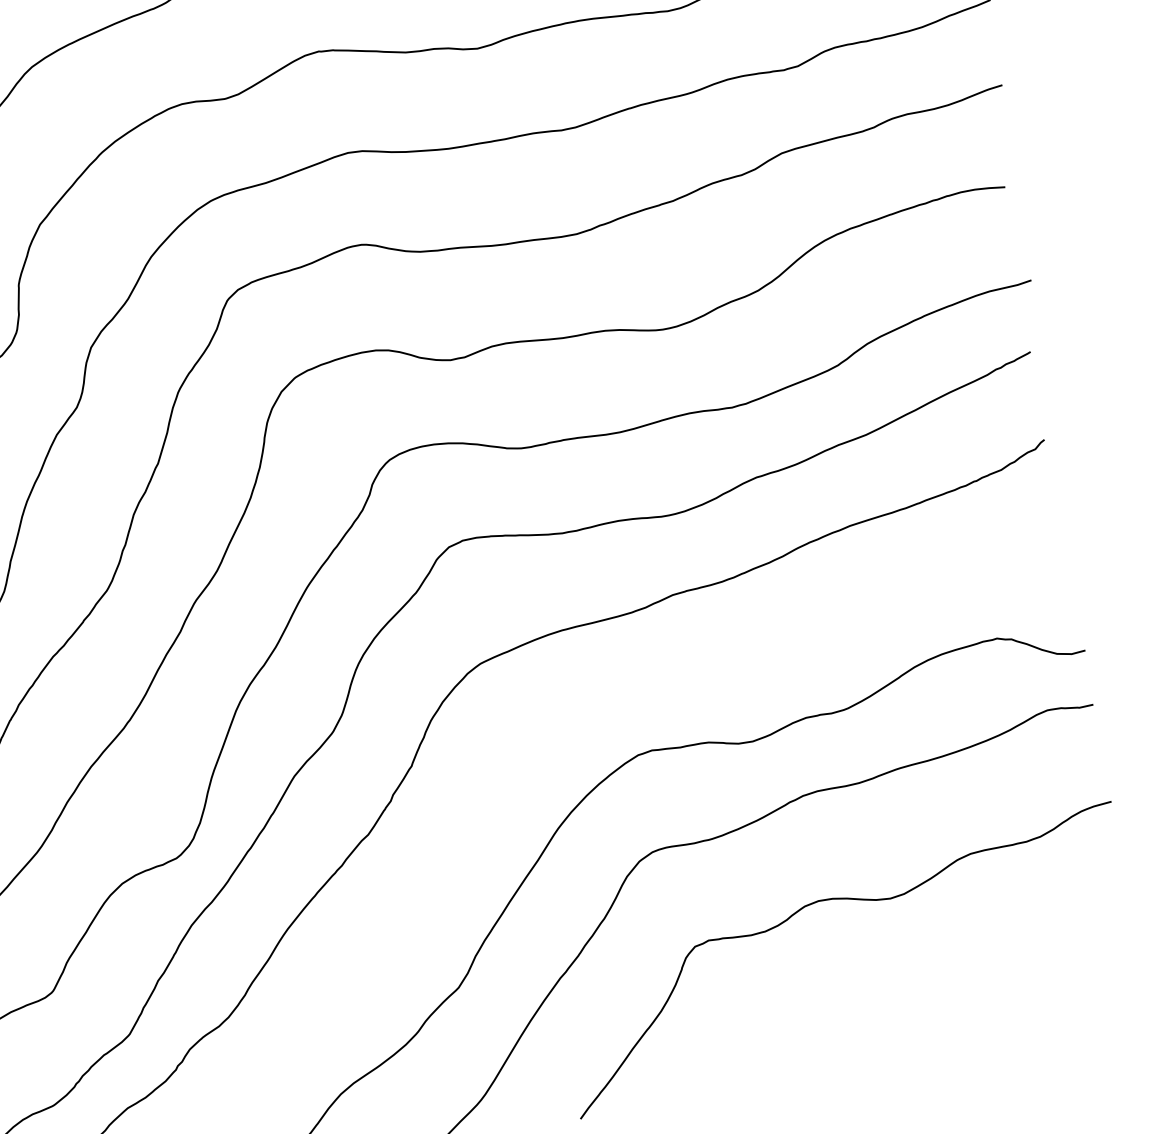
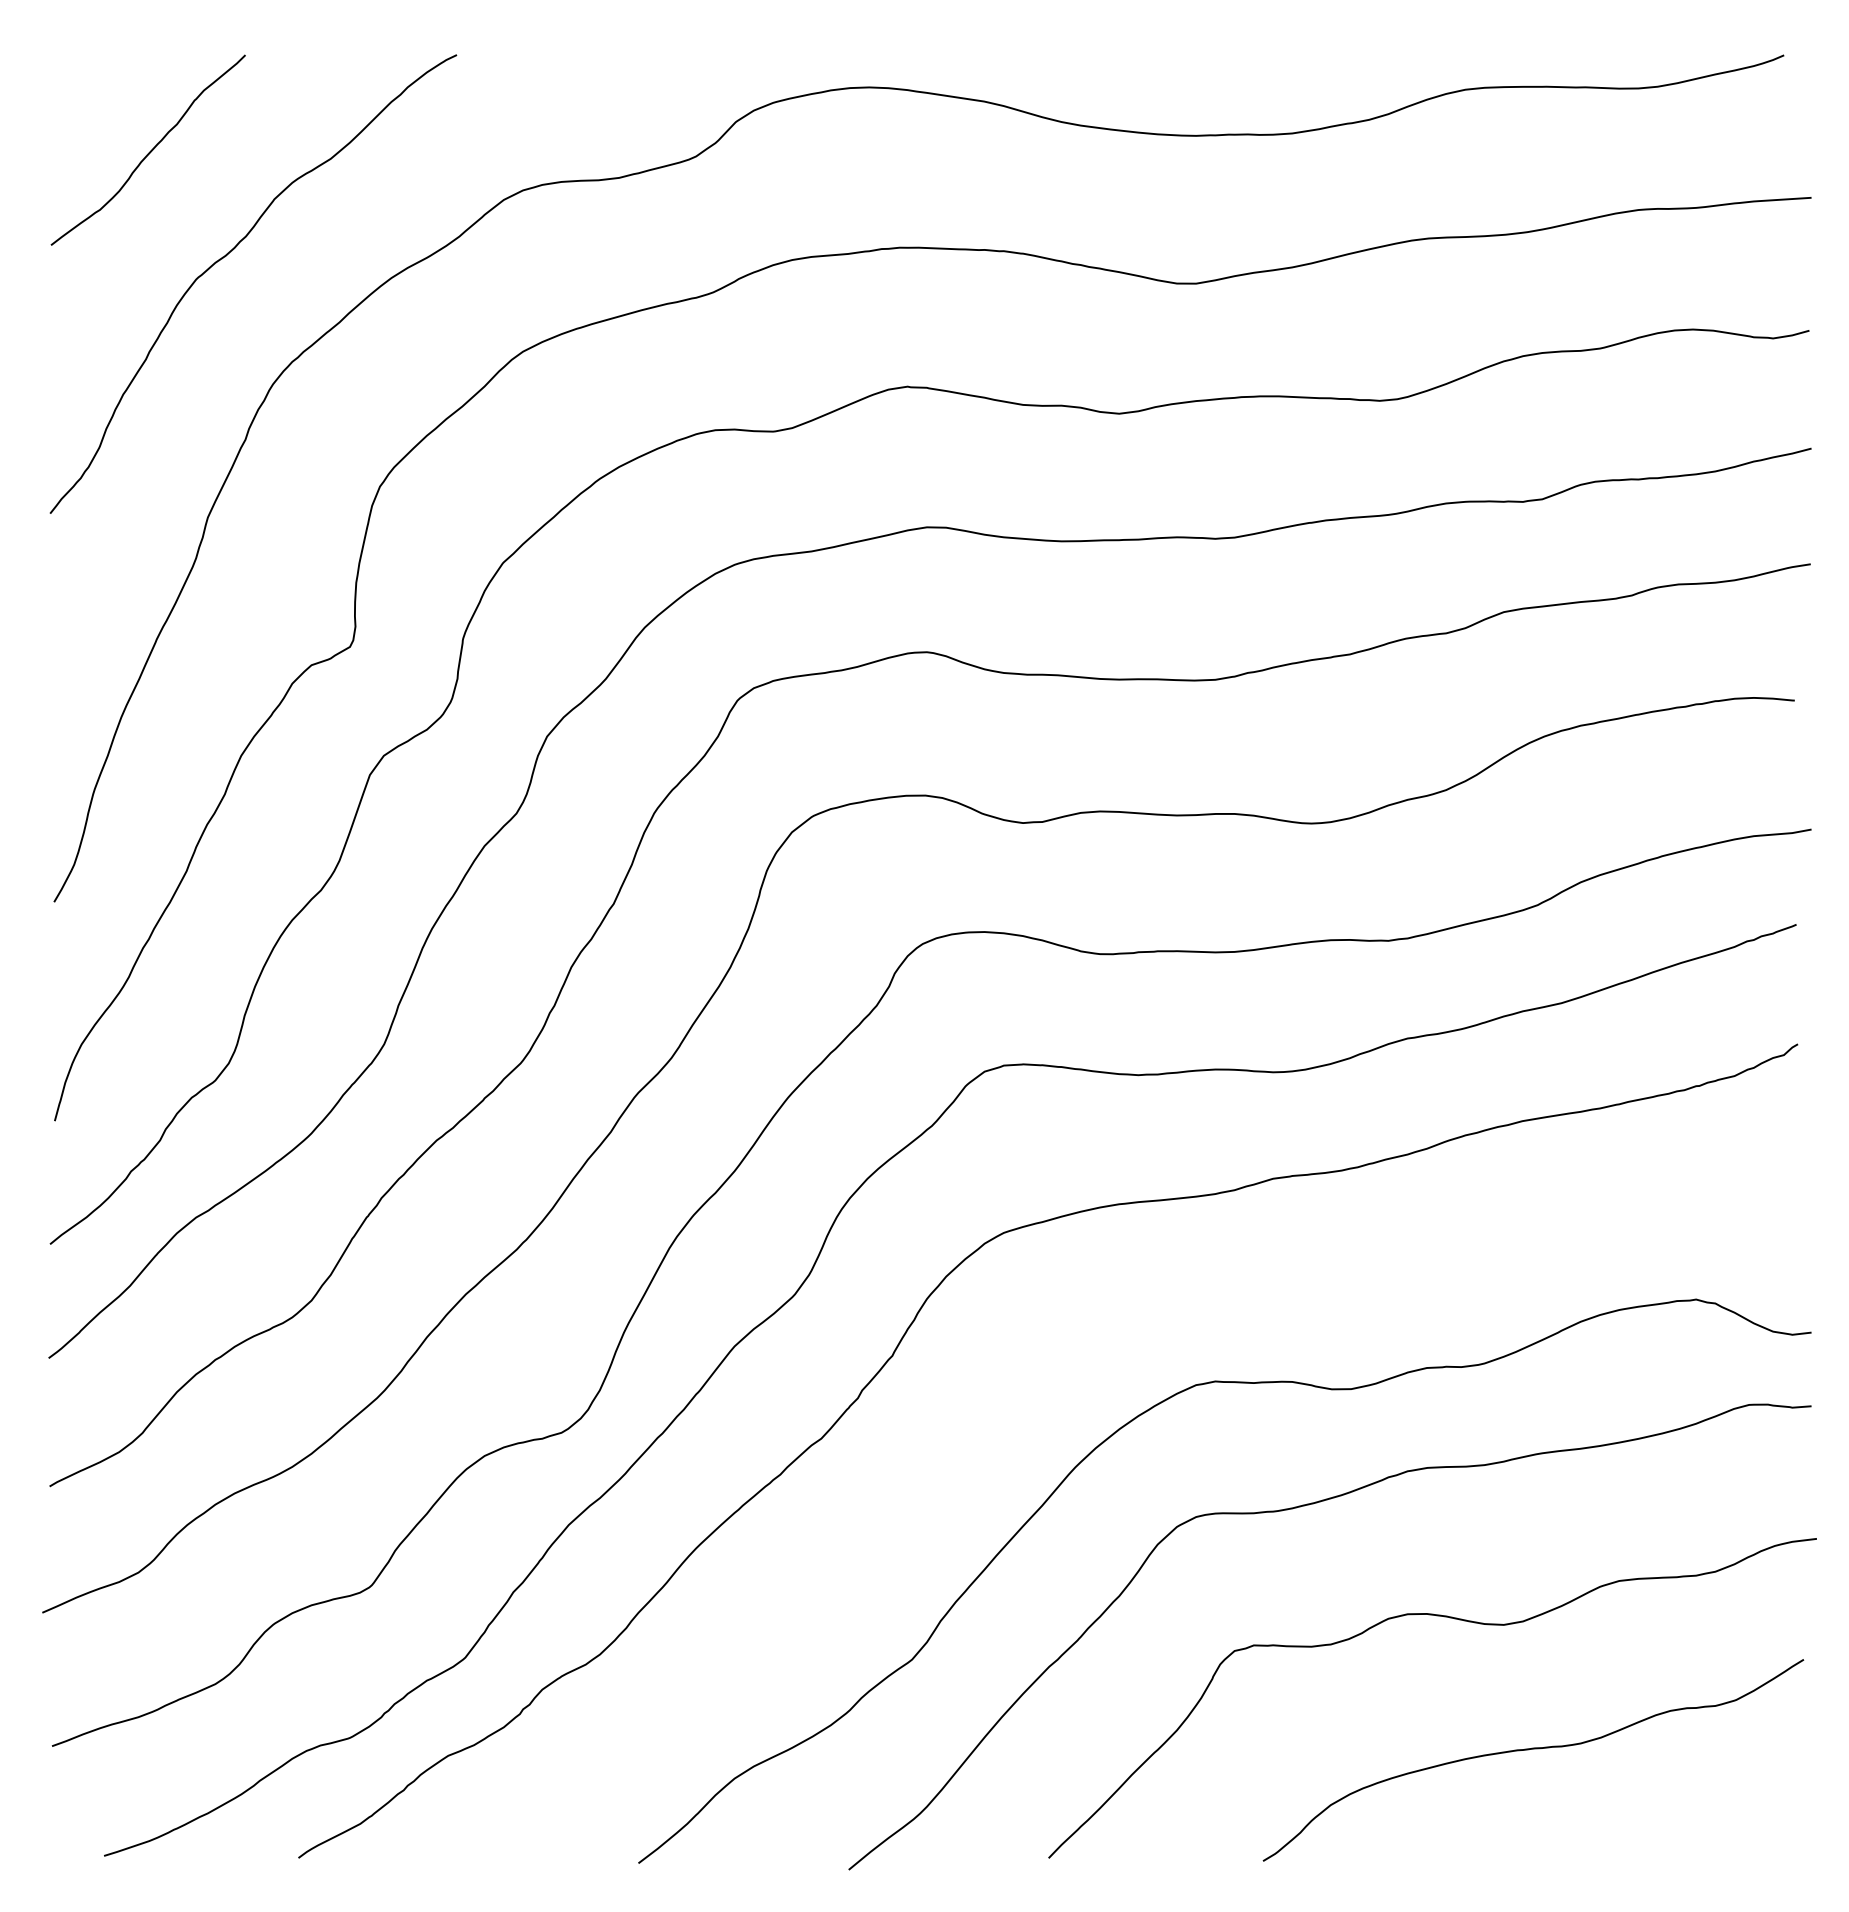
curve: (925, 987) -> (1533, 1749), added

